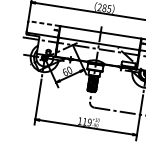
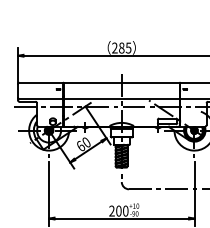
line: (44, 23) -> (41, 82), dashed -> solid
text: (84, 121) -> (118, 210), 119 -> 200

